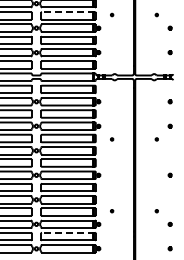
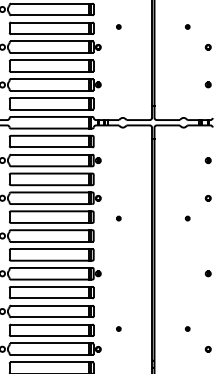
line: (68, 12) -> (51, 23), dashed -> solid
line: (68, 232) -> (51, 361), dashed -> solid

